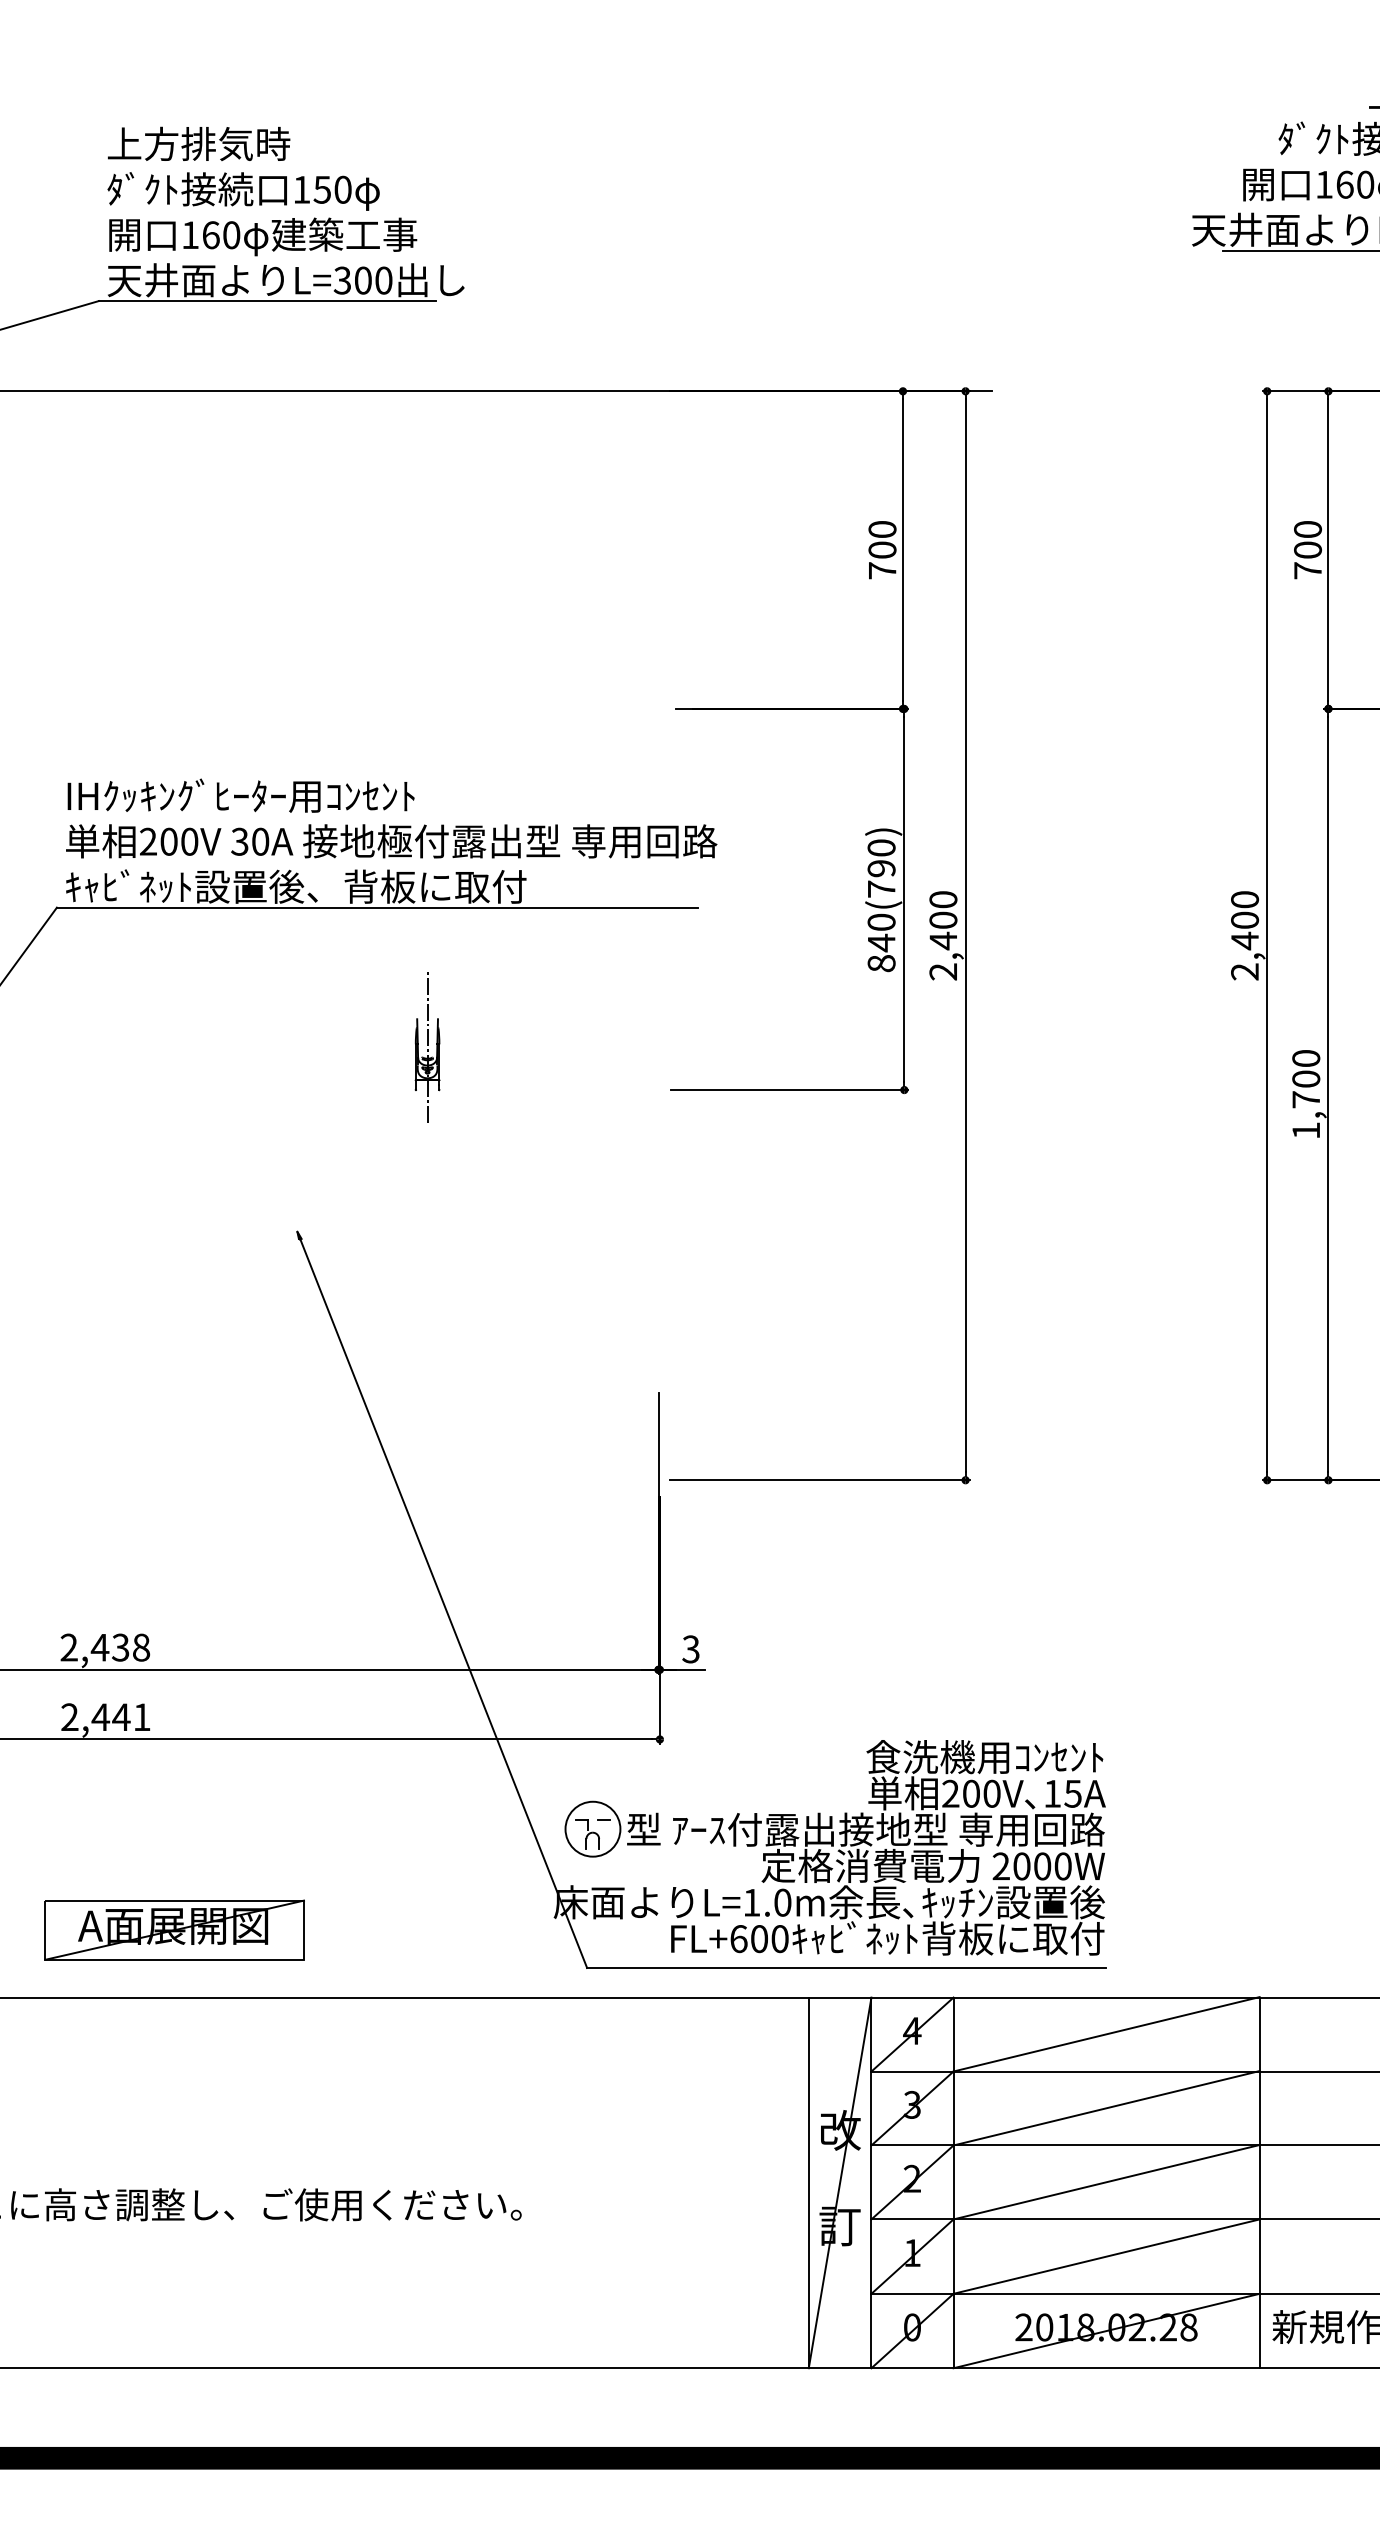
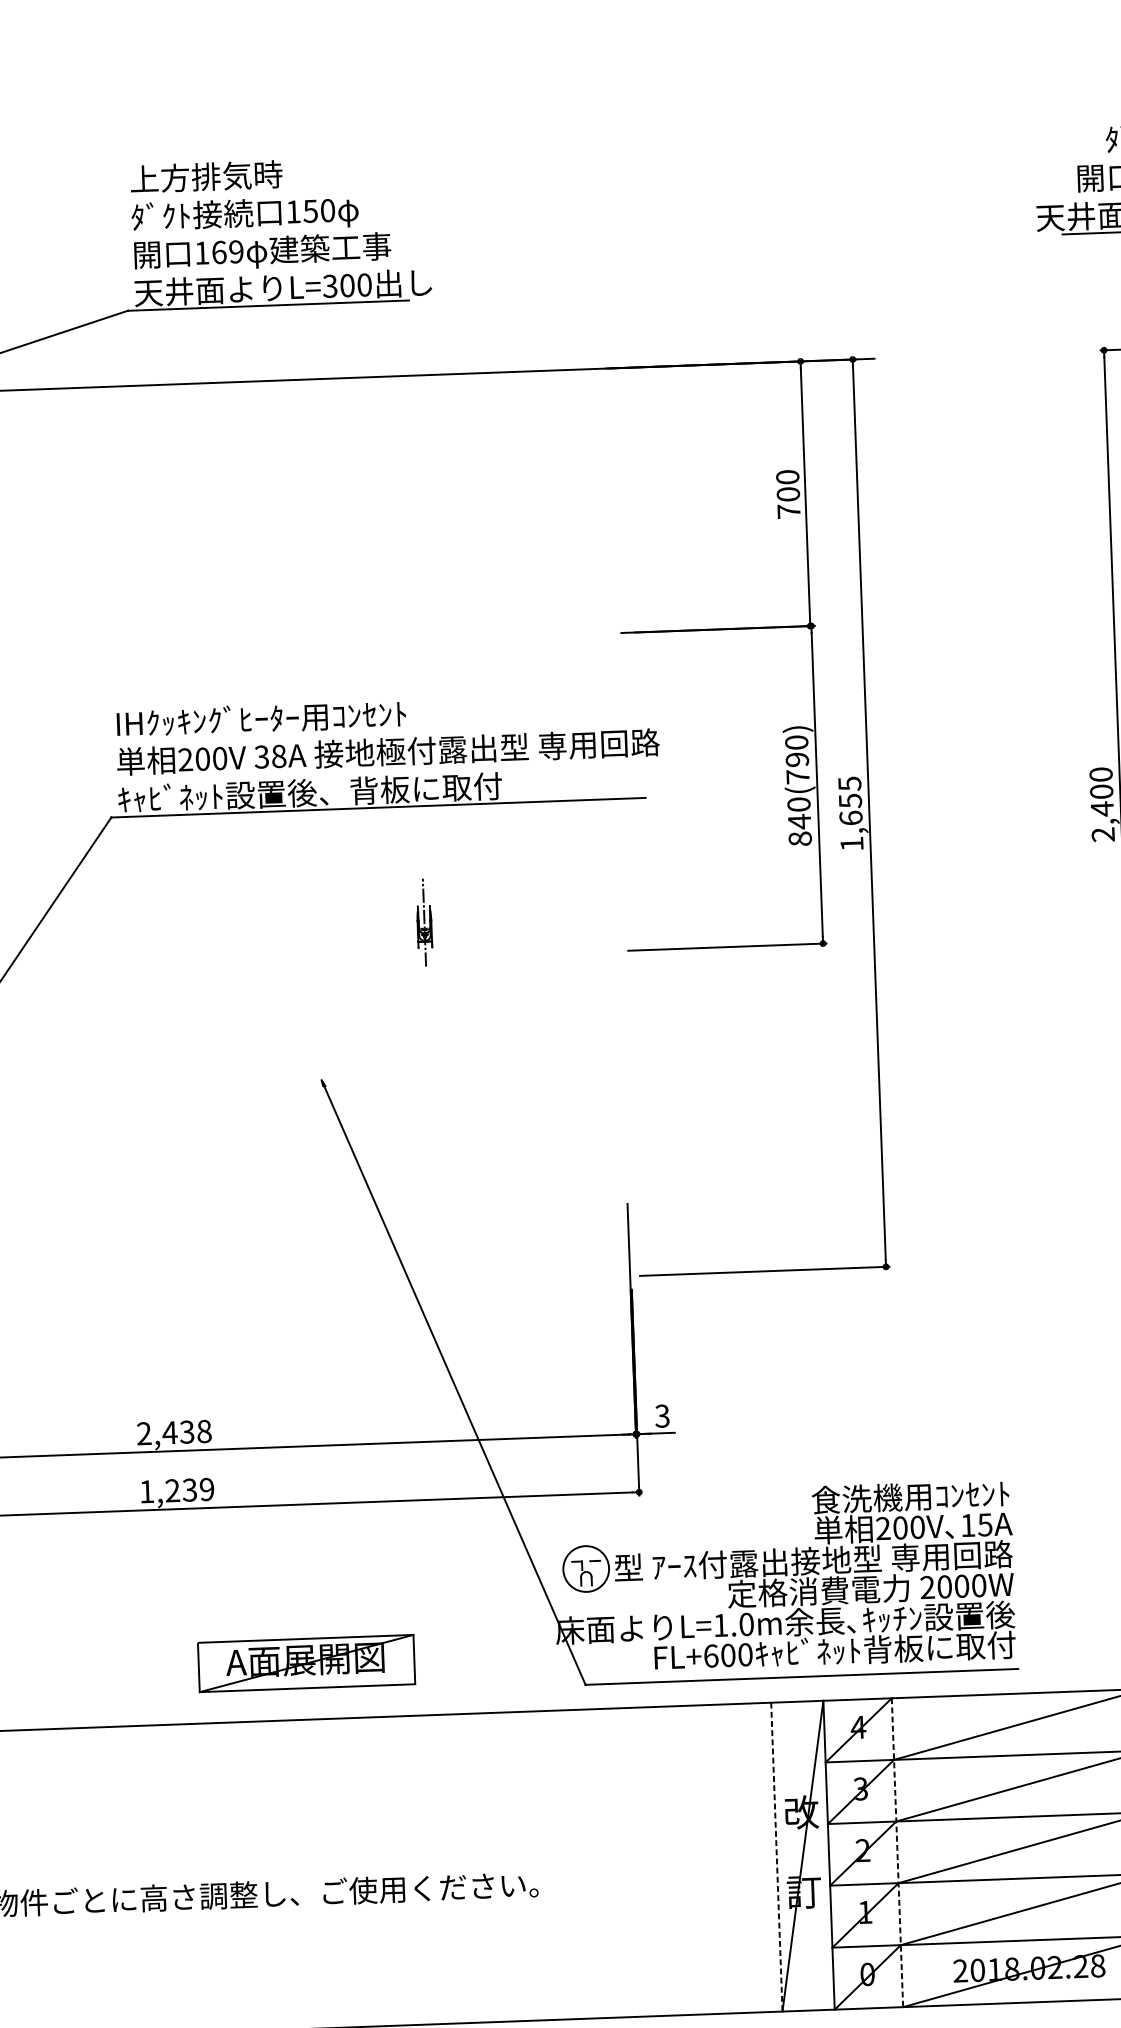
text: (231, 235) -> (236, 252), 160 -> 169
text: (260, 841) -> (279, 756), 30A -> 38A
text: (943, 935) -> (850, 813), 2,400 -> 1,655
part: (427, 1047) -> (424, 922), size x0.7
text: (105, 1717) -> (176, 1490), 2,441 -> 1,239
part: (174, 1929) -> (306, 1662), moved
line: (808, 2183) -> (776, 1857), solid -> dashed
line: (953, 2183) -> (897, 1853), solid -> dashed

